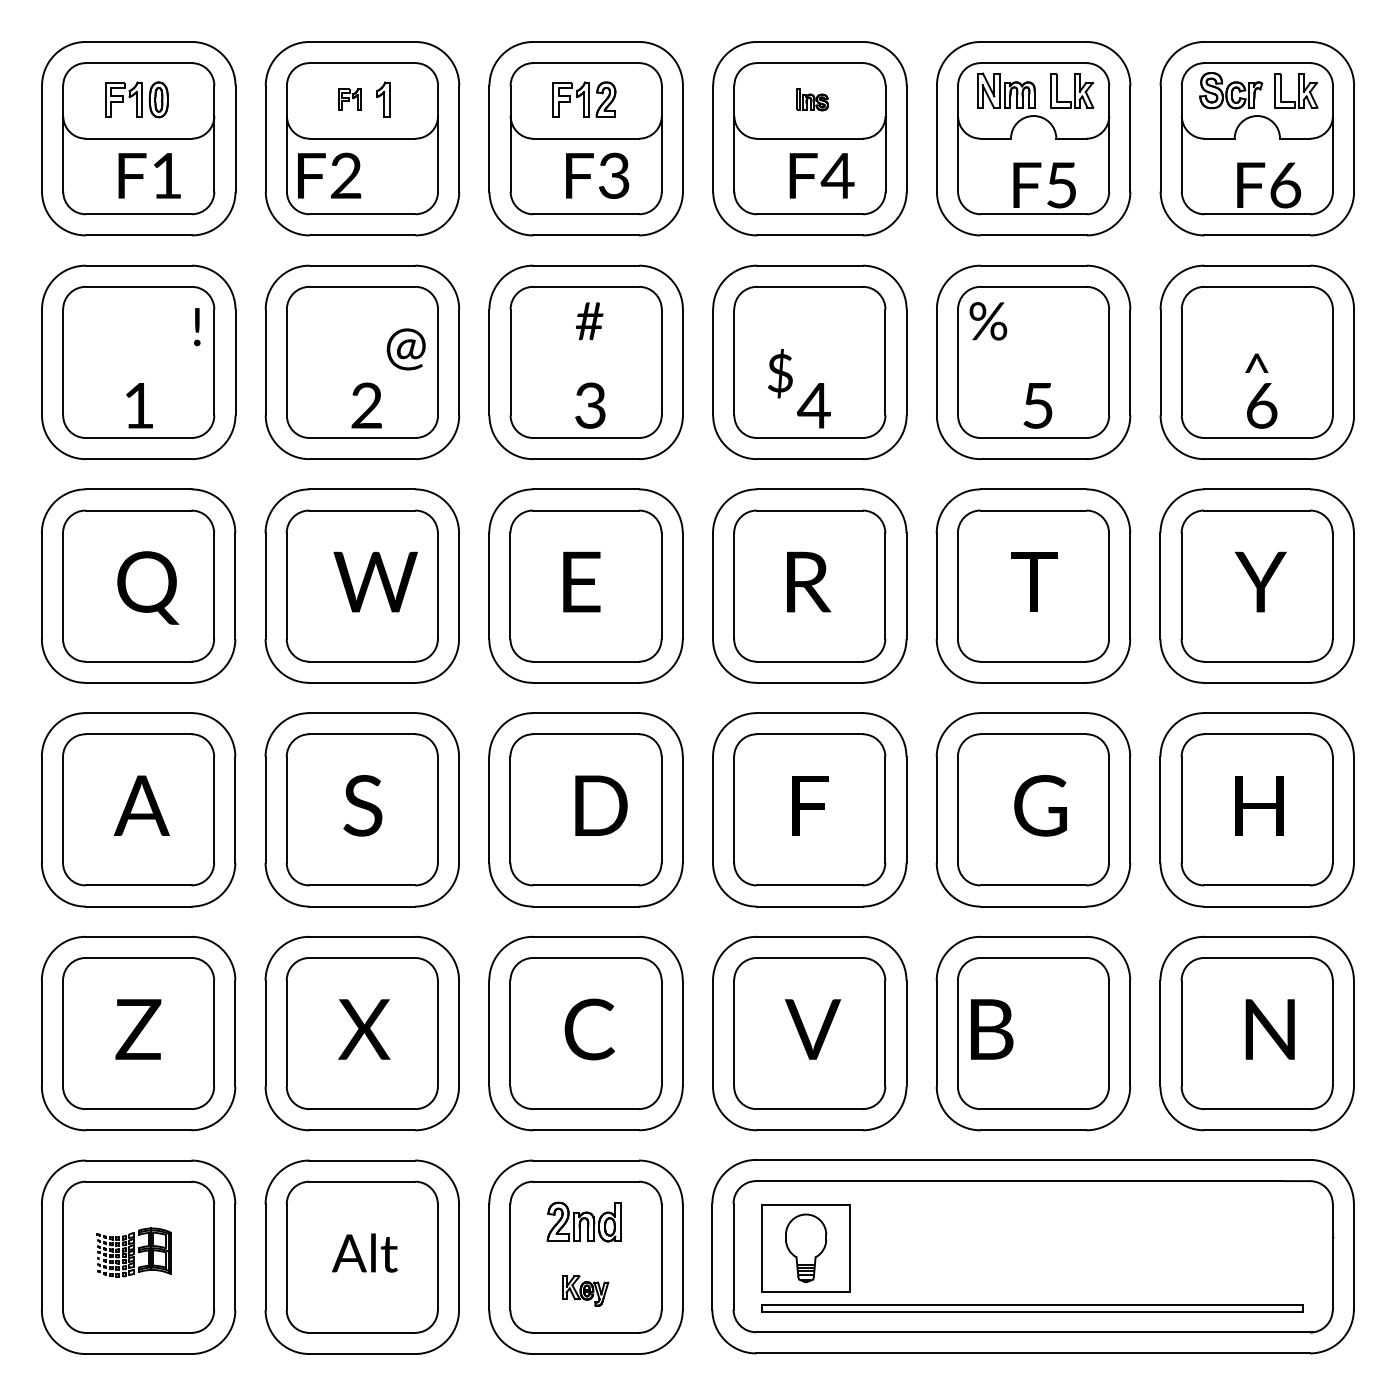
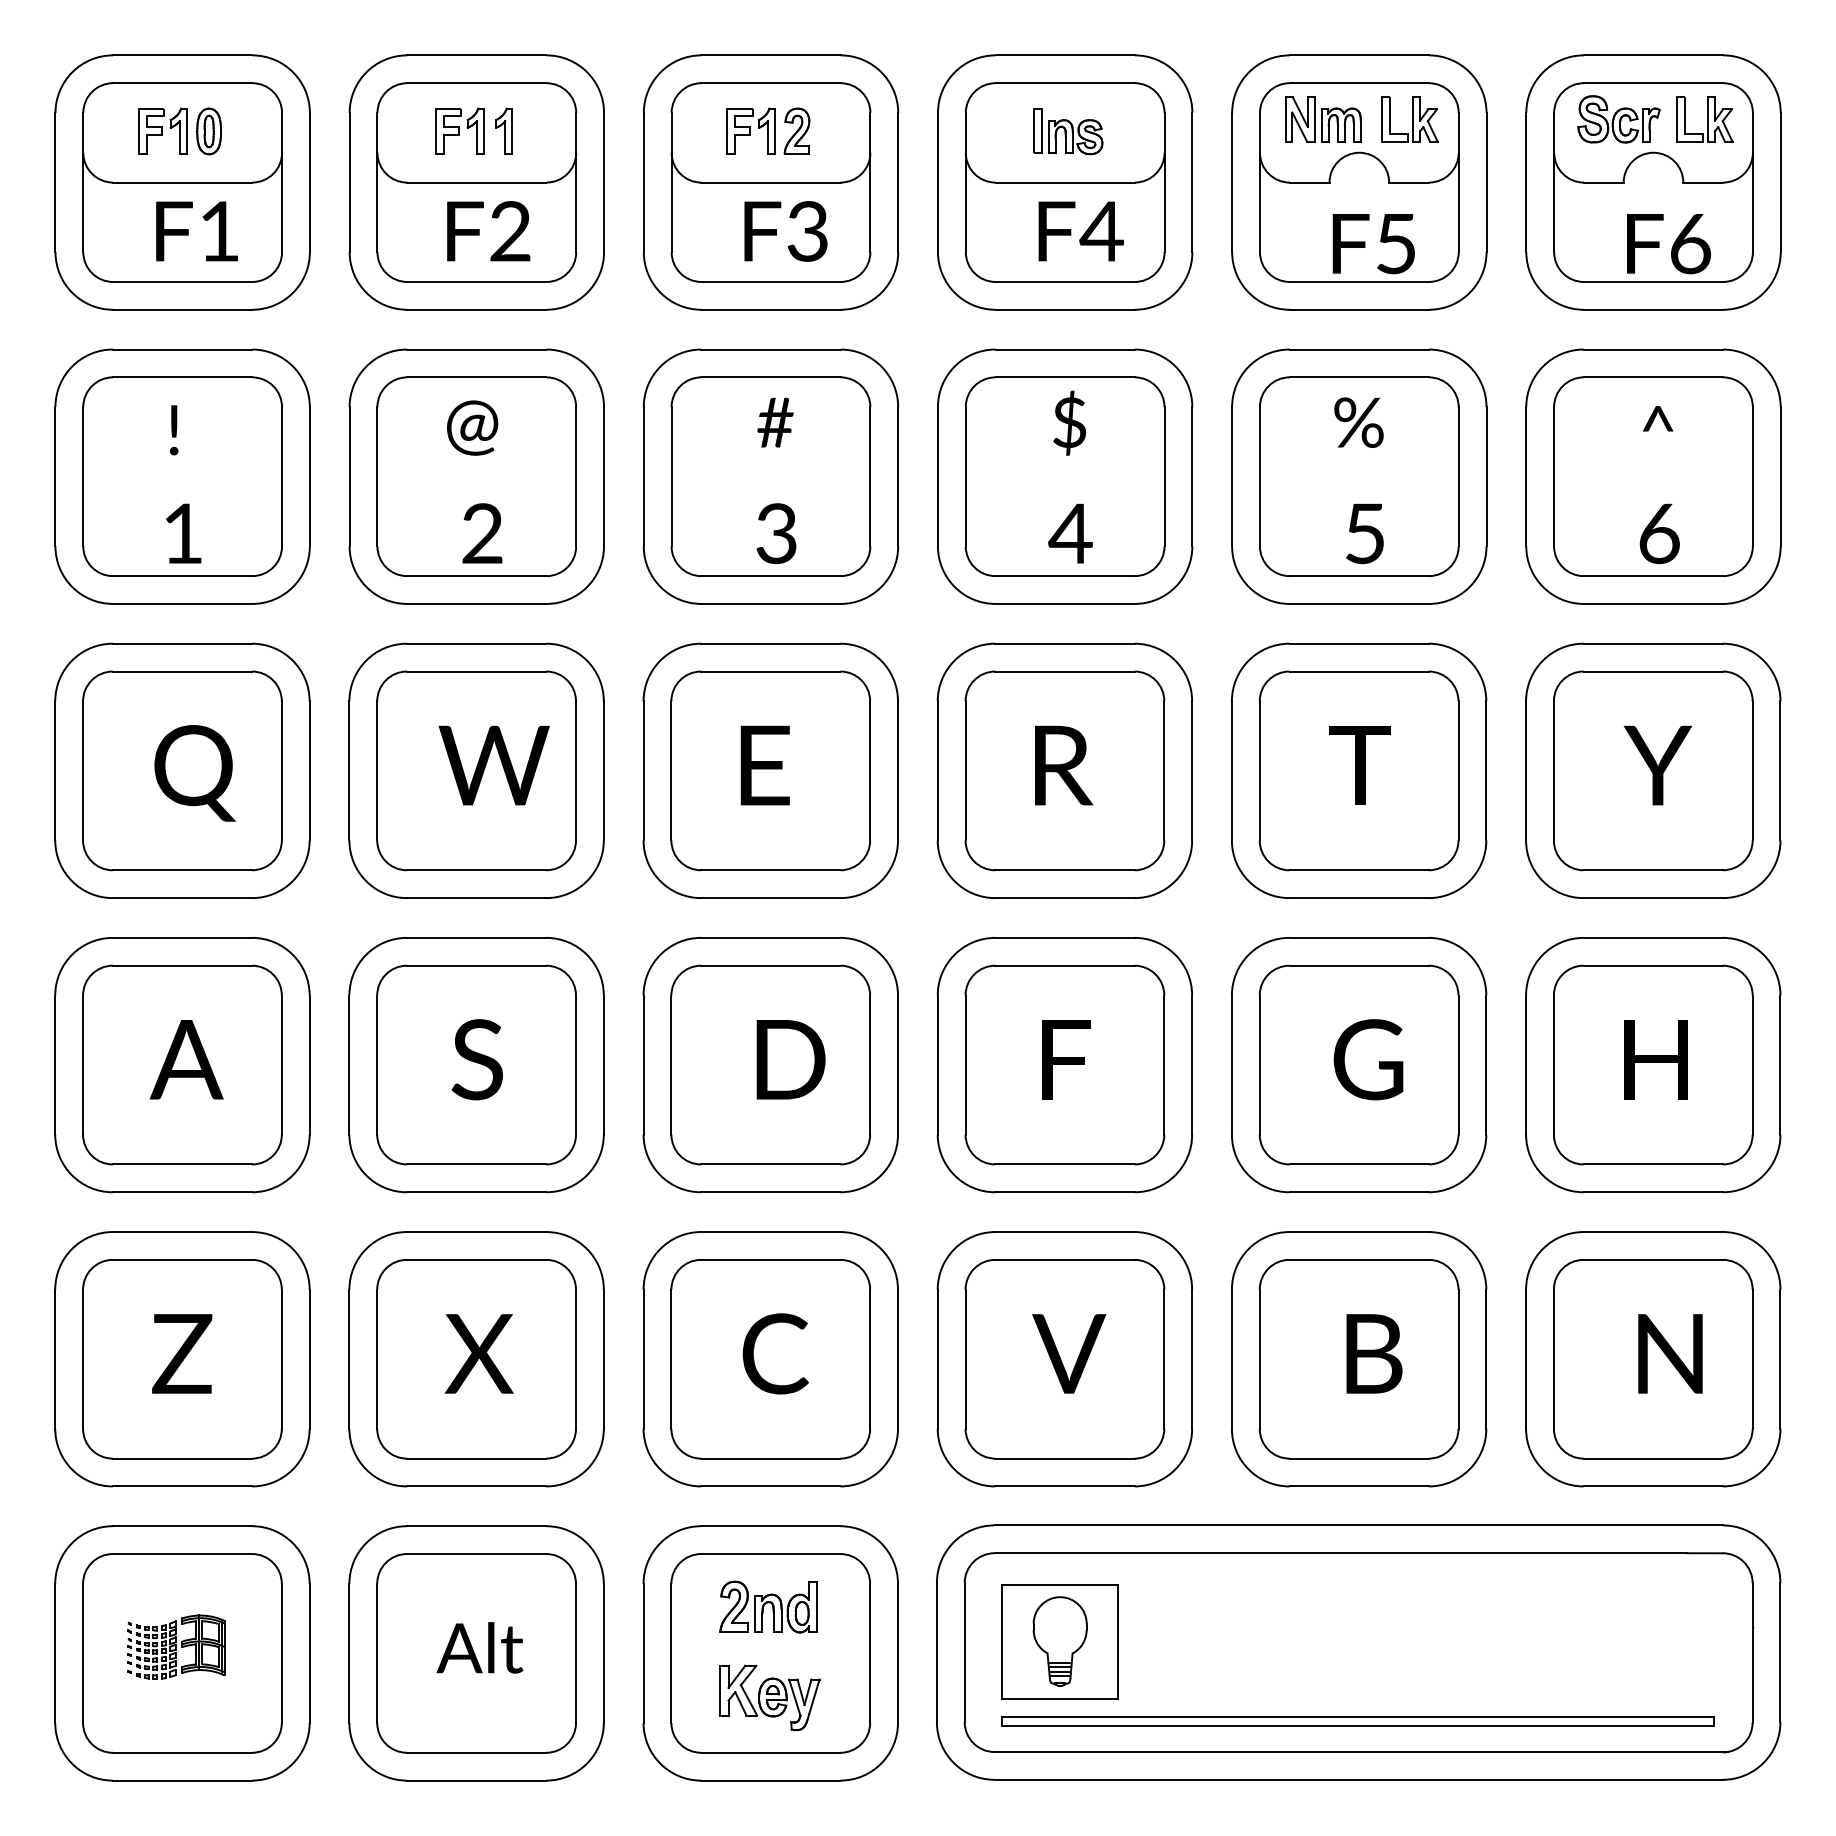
part: (349, 99) -> (459, 131), size x1.67
part: (812, 99) -> (1068, 131), size x1.67
text: (329, 175) -> (488, 230), moved
text: (988, 321) -> (1359, 422), moved
text: (197, 327) -> (174, 430), moved
text: (405, 349) -> (471, 428), moved
text: (1256, 362) -> (1657, 417), moved
text: (780, 373) -> (1069, 422), moved
text: (992, 1029) -> (1374, 1353), moved
part: (585, 1290) -> (770, 1697), size x1.67

